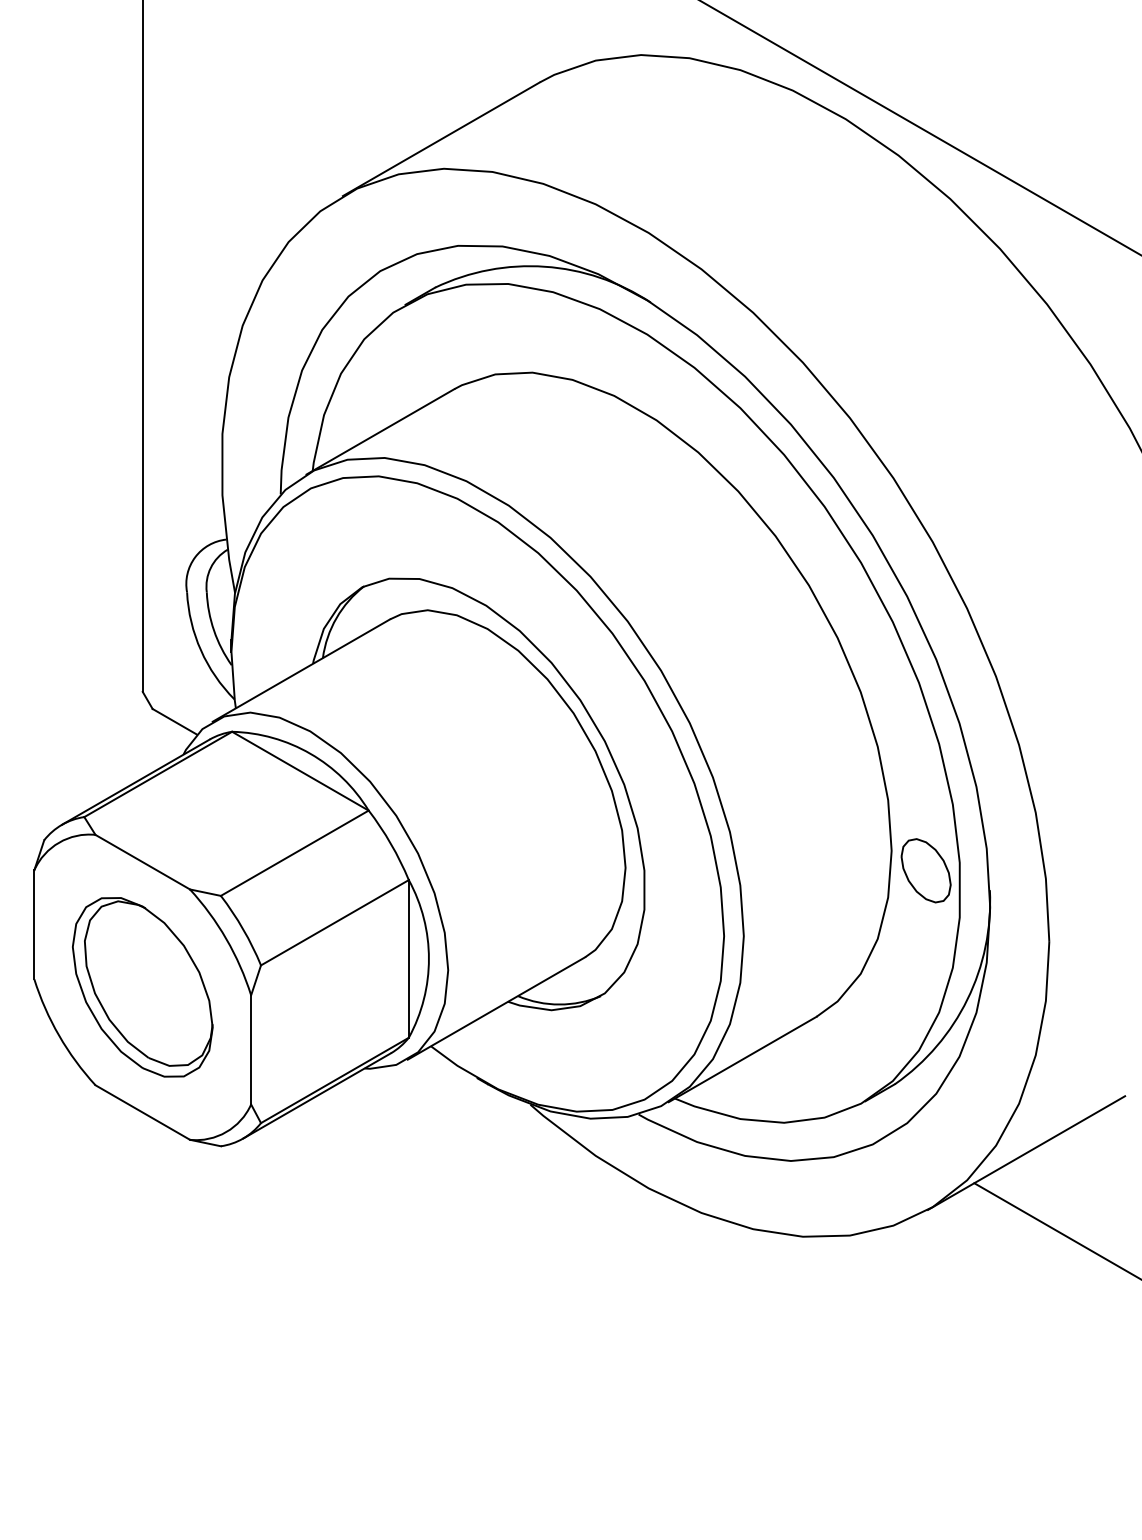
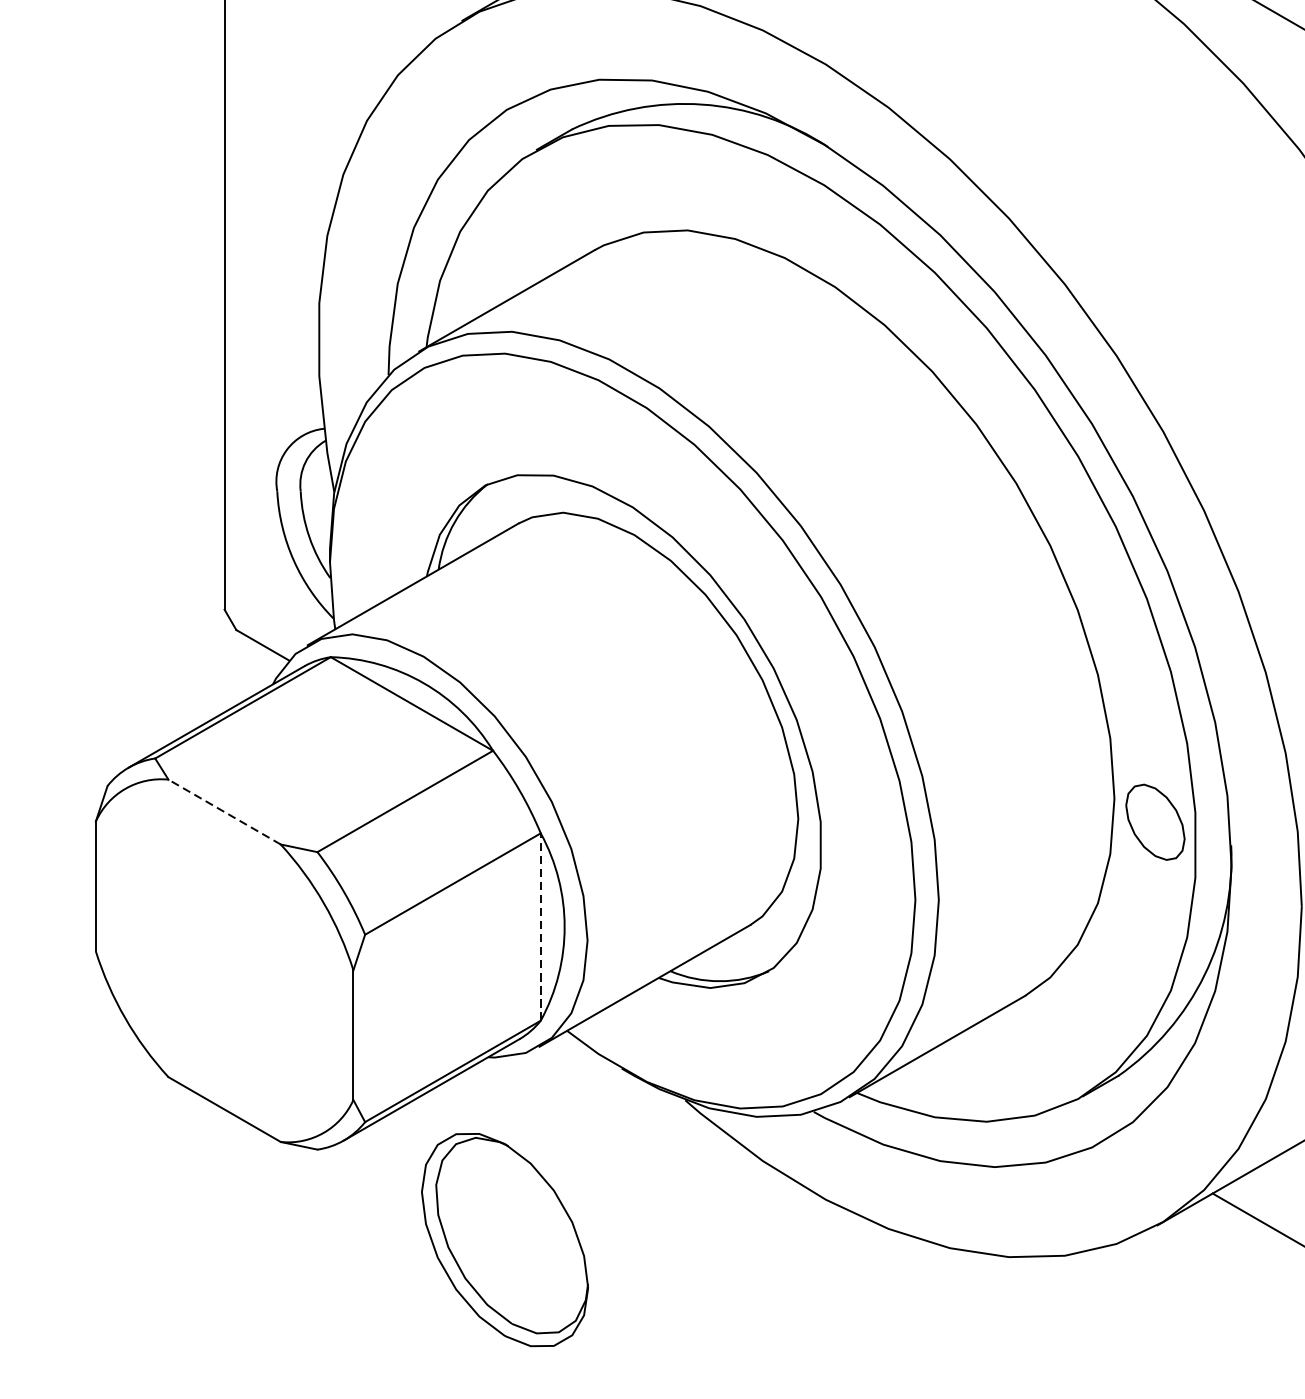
line: (142, 862) -> (224, 812), solid -> dashed
line: (408, 958) -> (540, 926), solid -> dashed
part: (142, 987) -> (504, 1240), moved

